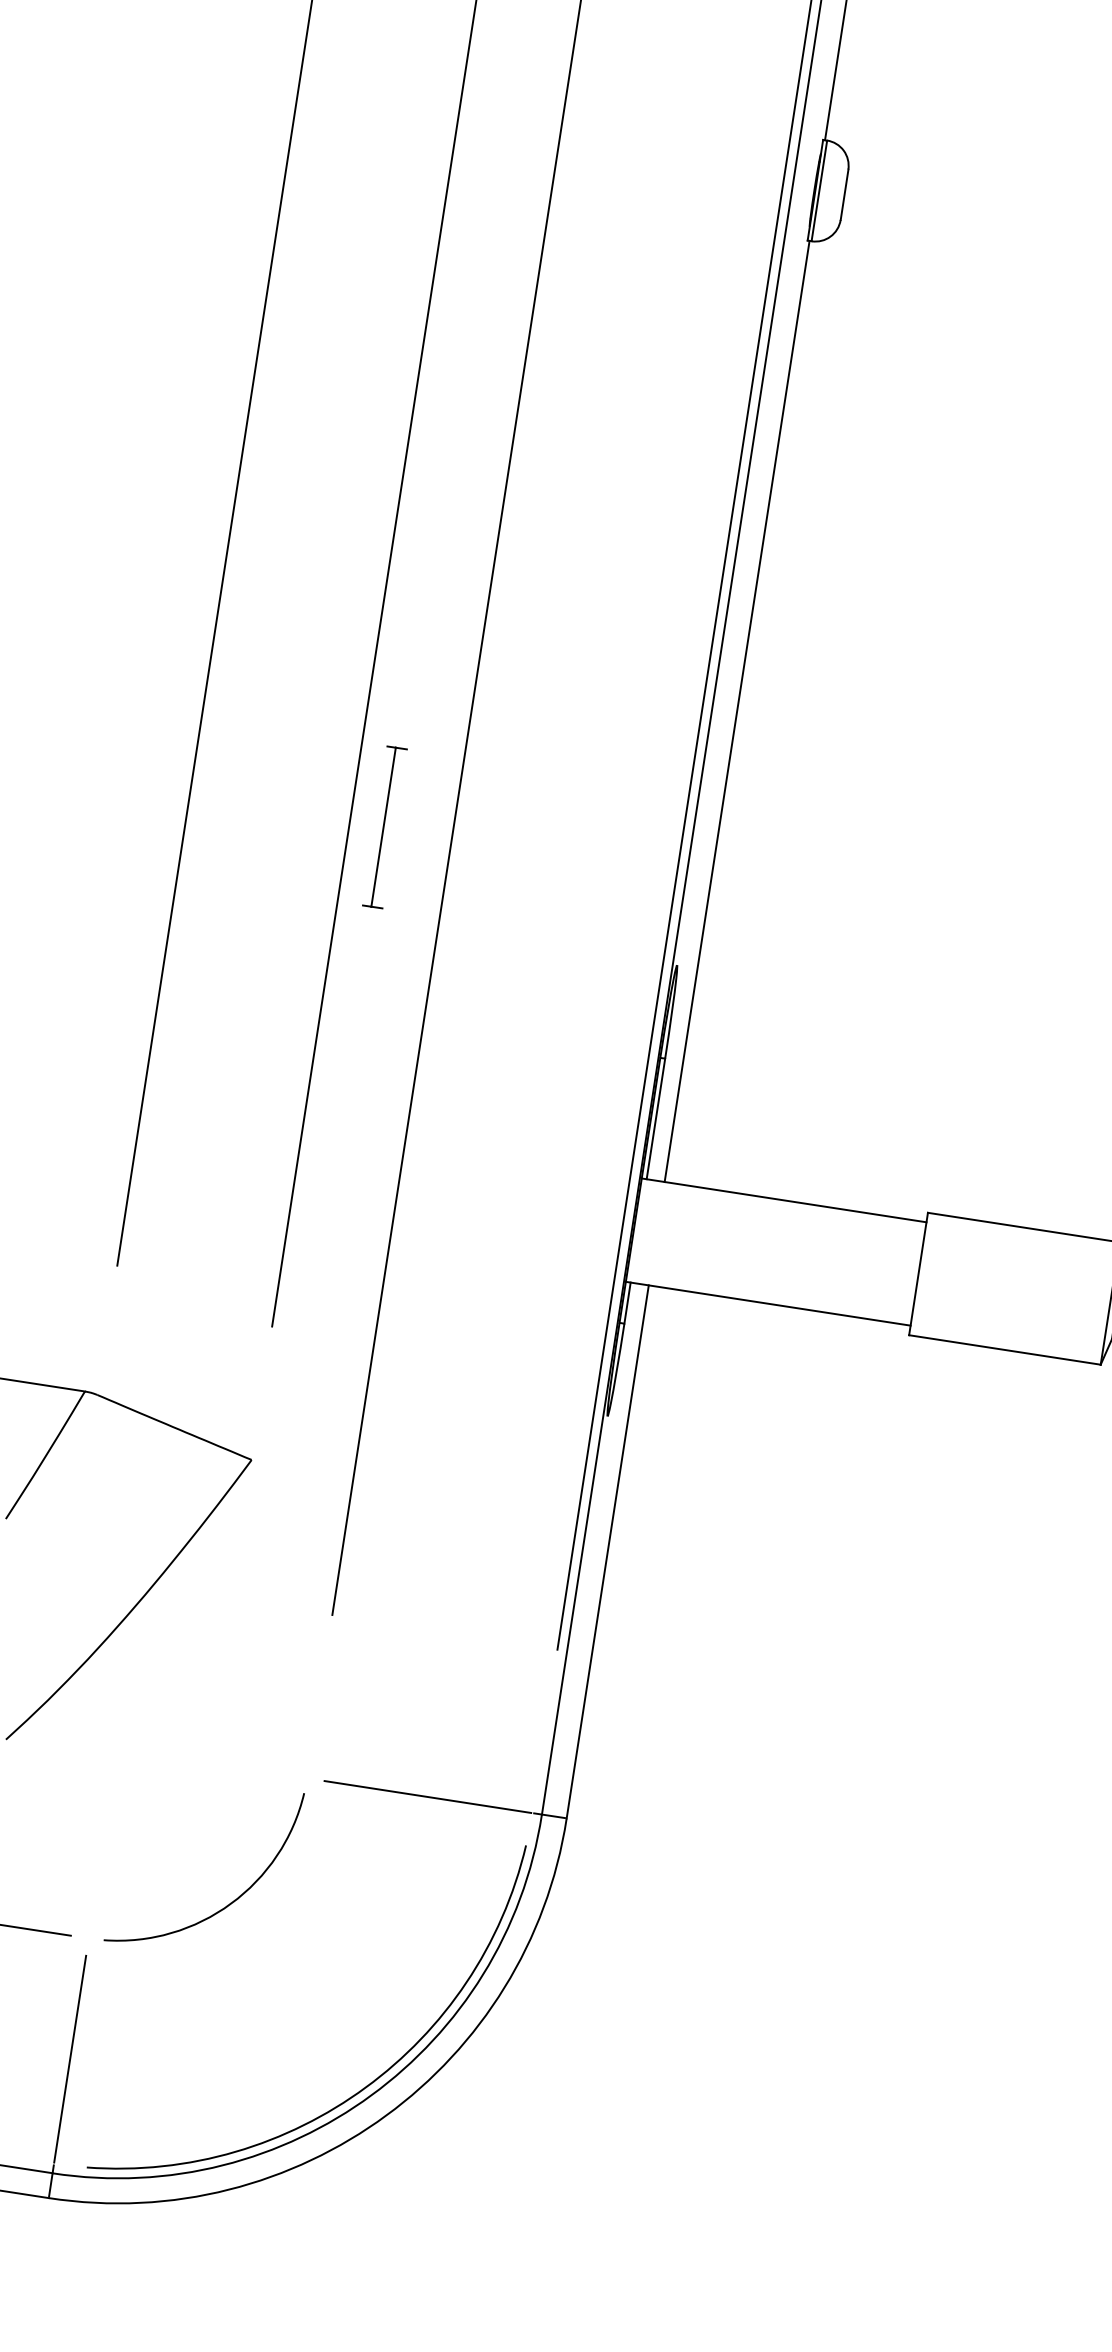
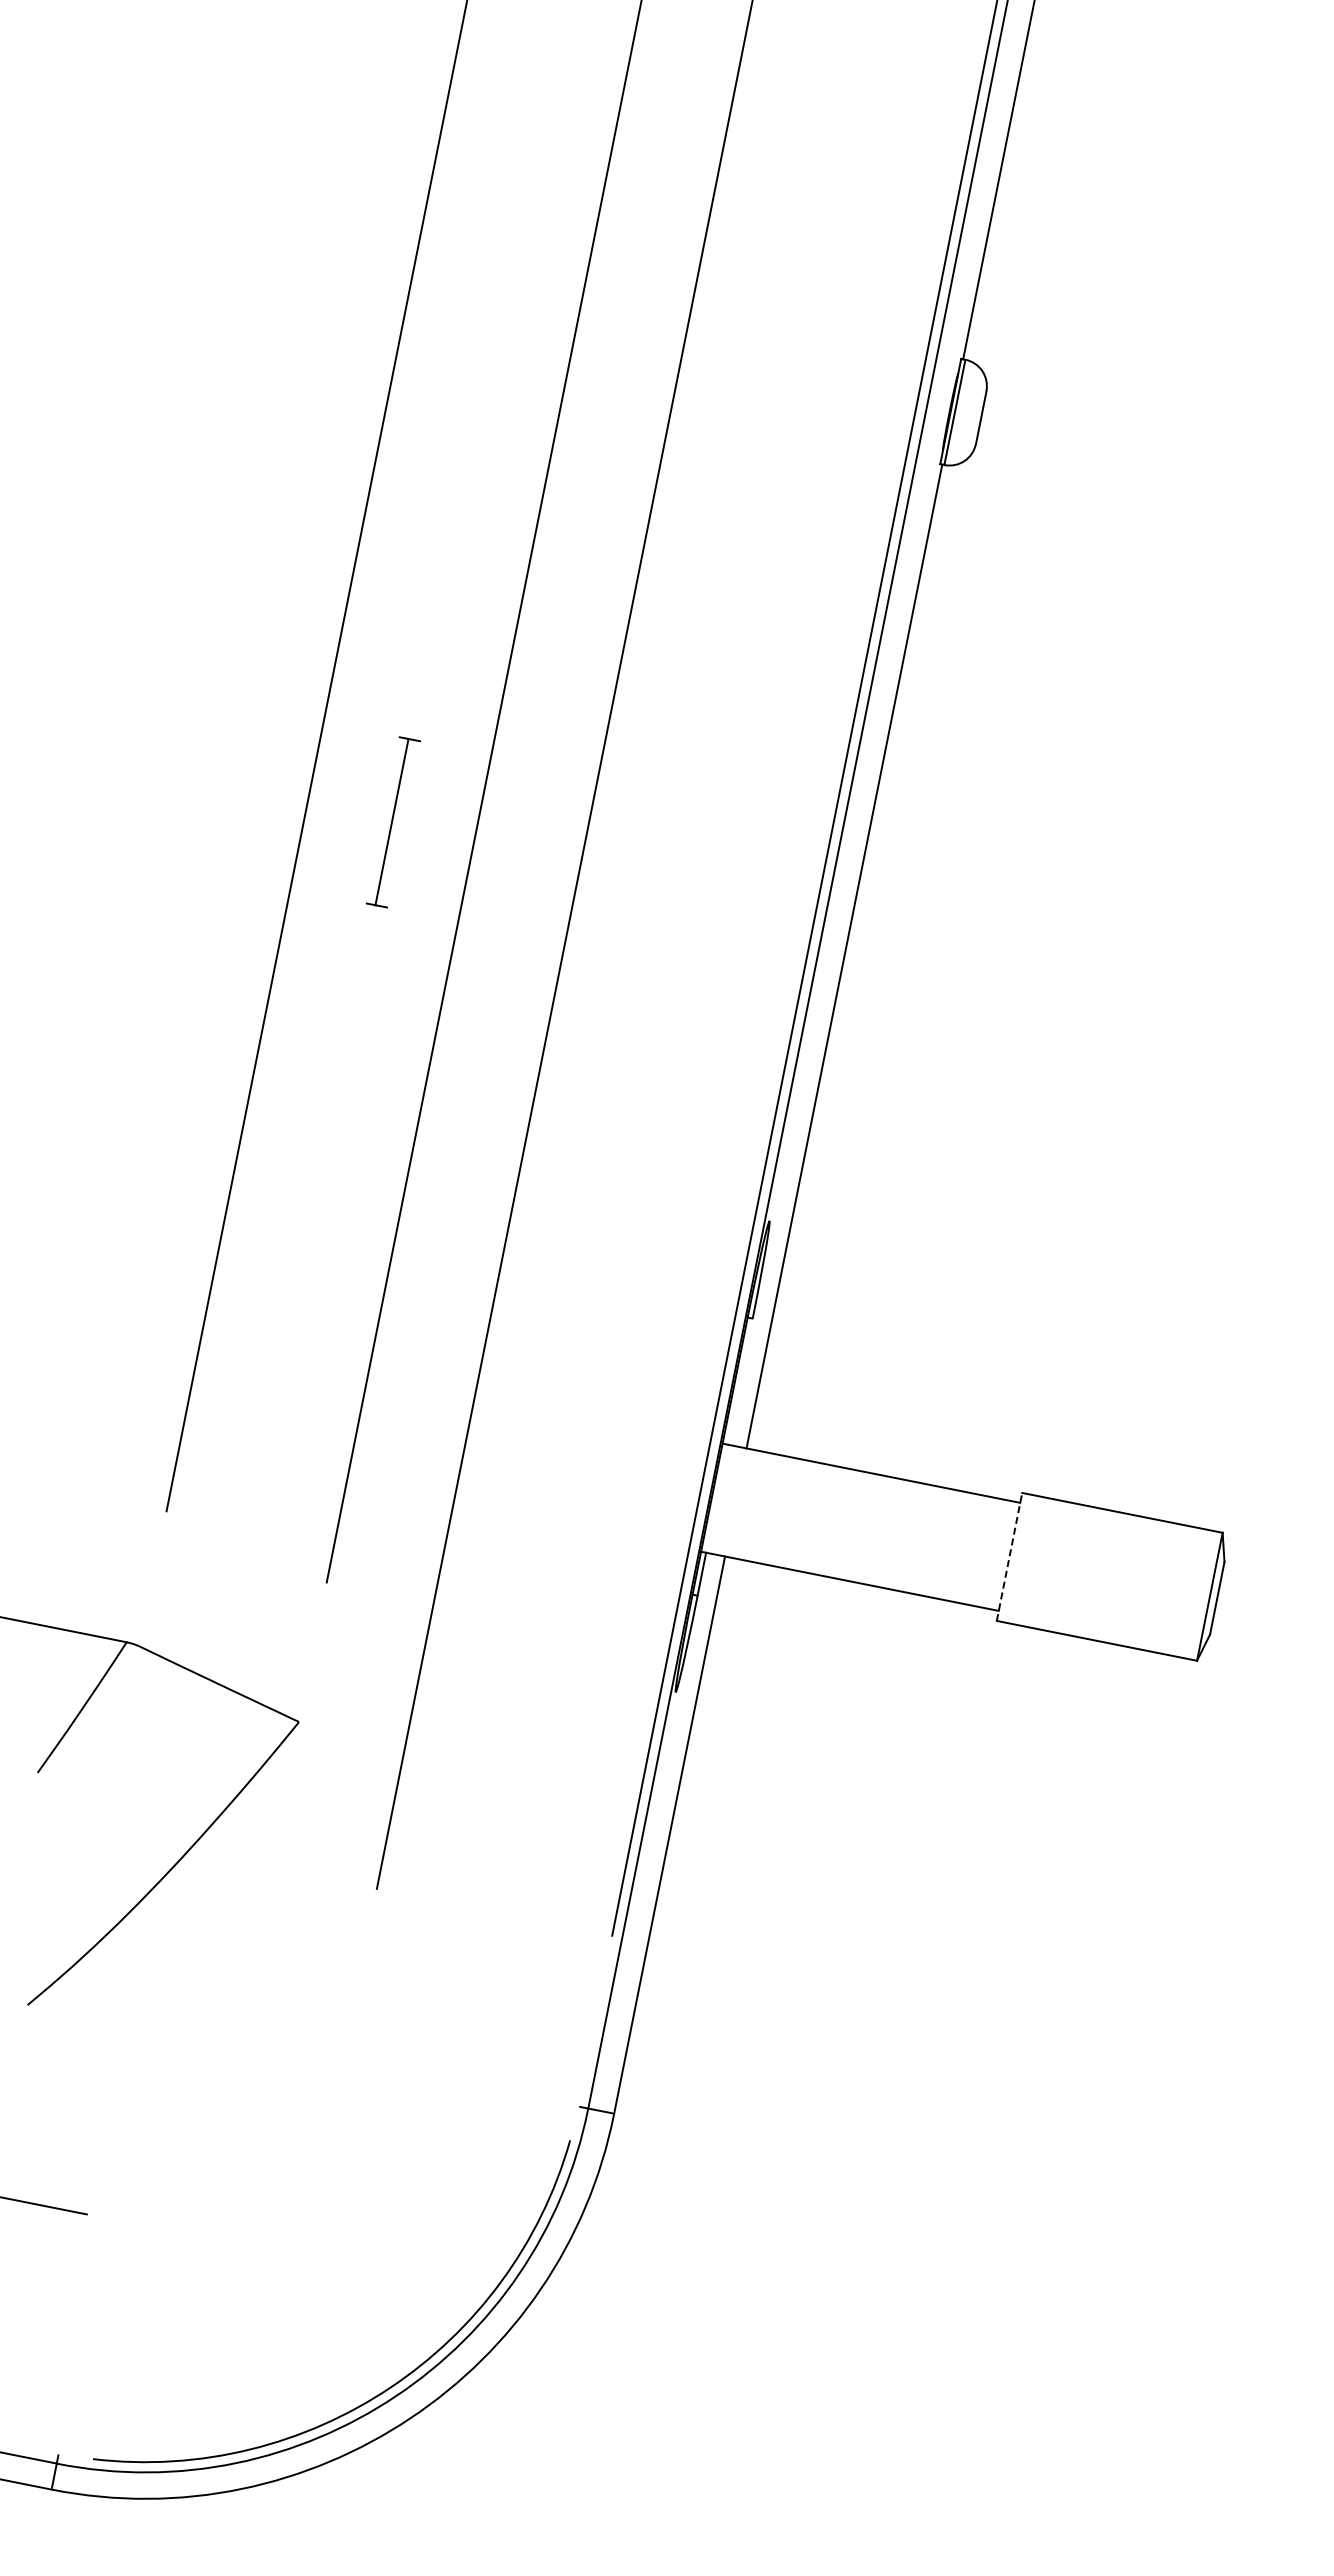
part: (384, 827) -> (392, 822), moved
line: (655, 1118) -> (739, 1381), removed
line: (918, 1273) -> (1009, 1556), solid -> dashed
line: (428, 1796) -> (469, 2084), removed
arc: (229, 1903) -> (255, 2187), removed
line: (70, 2059) -> (80, 2344), removed

